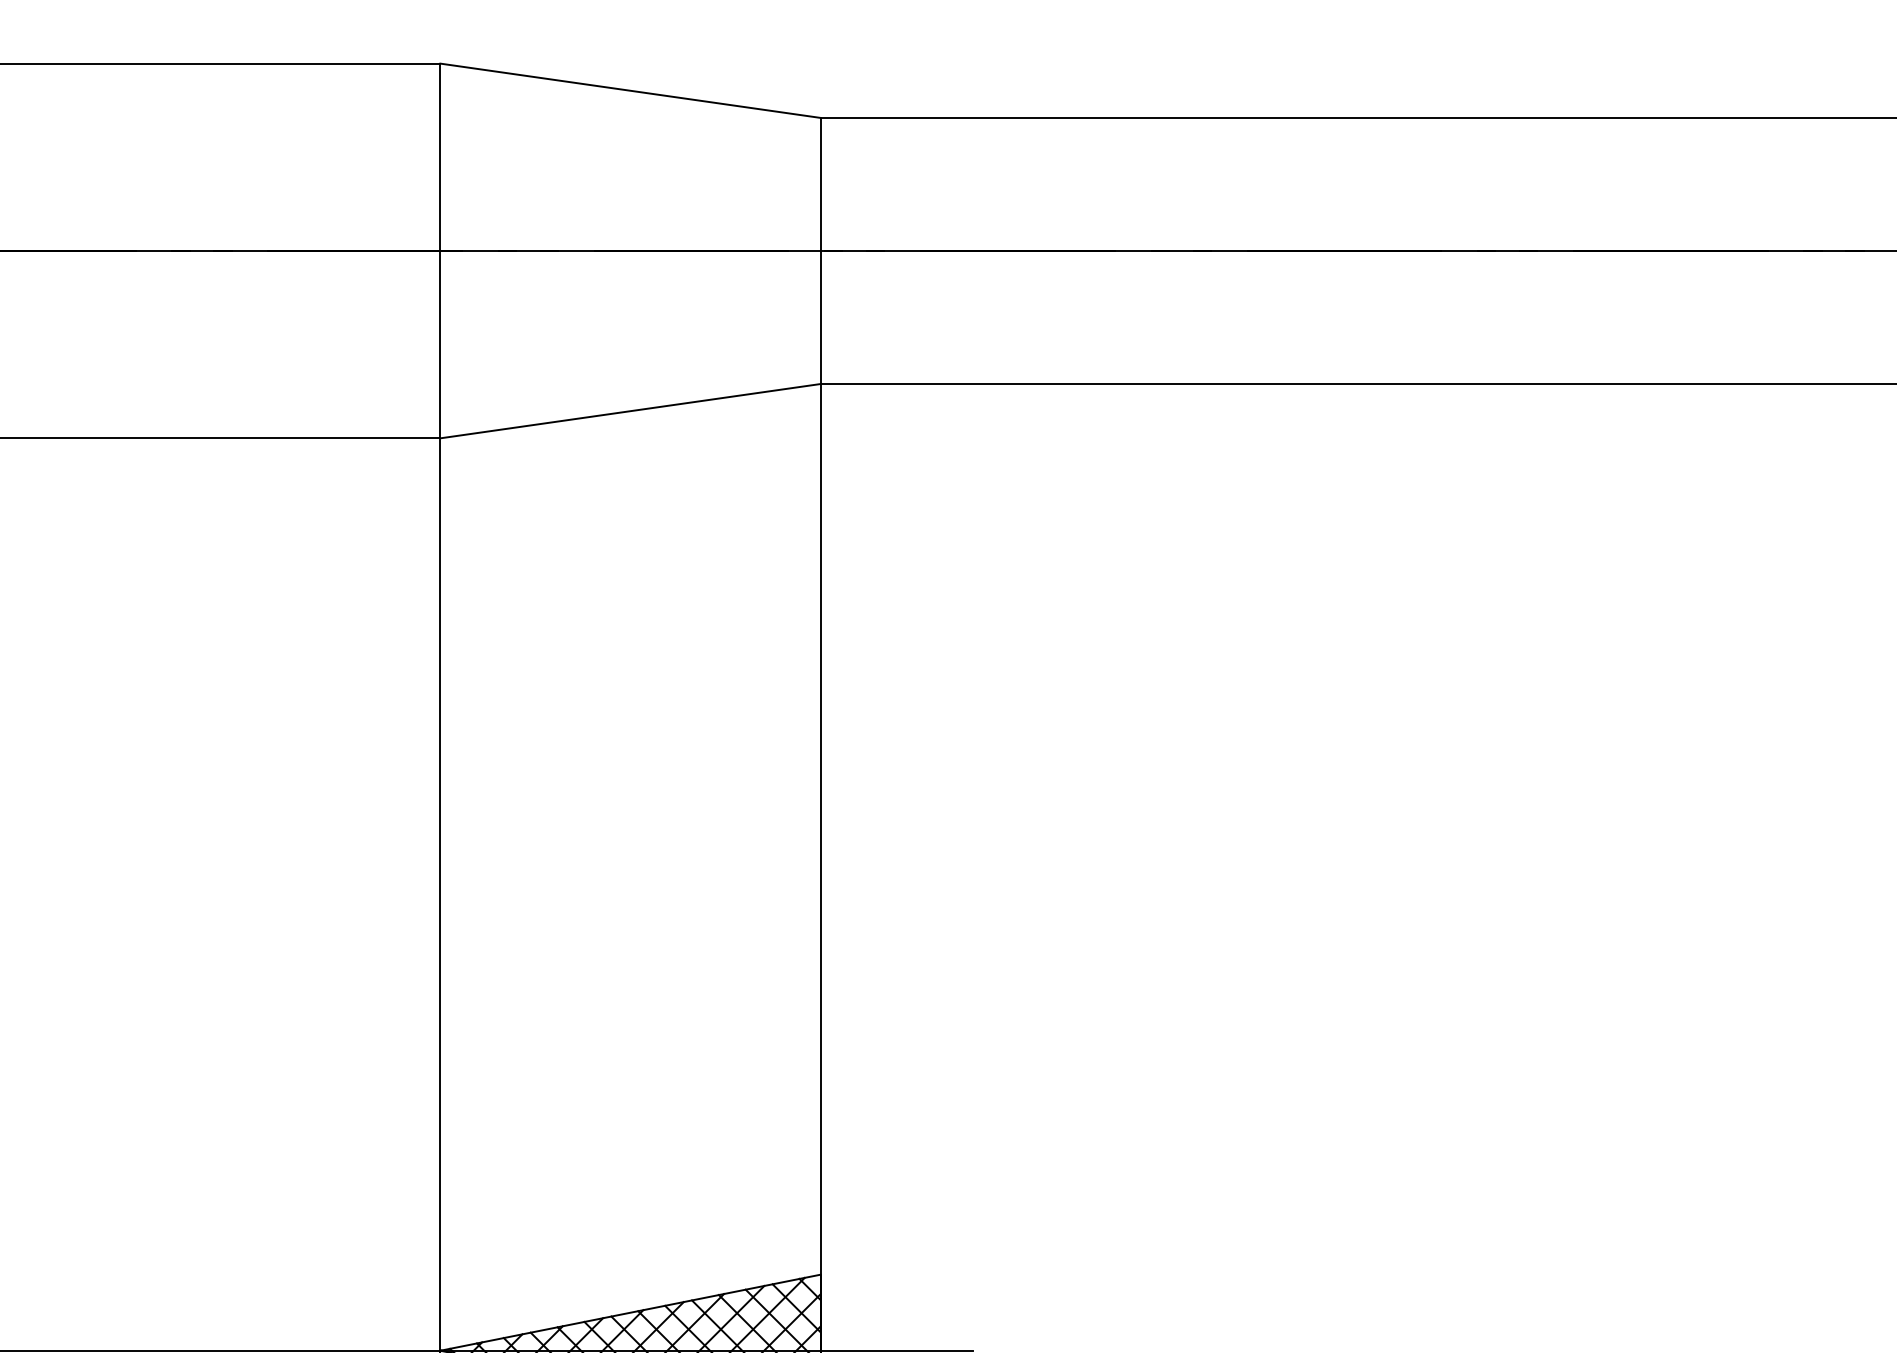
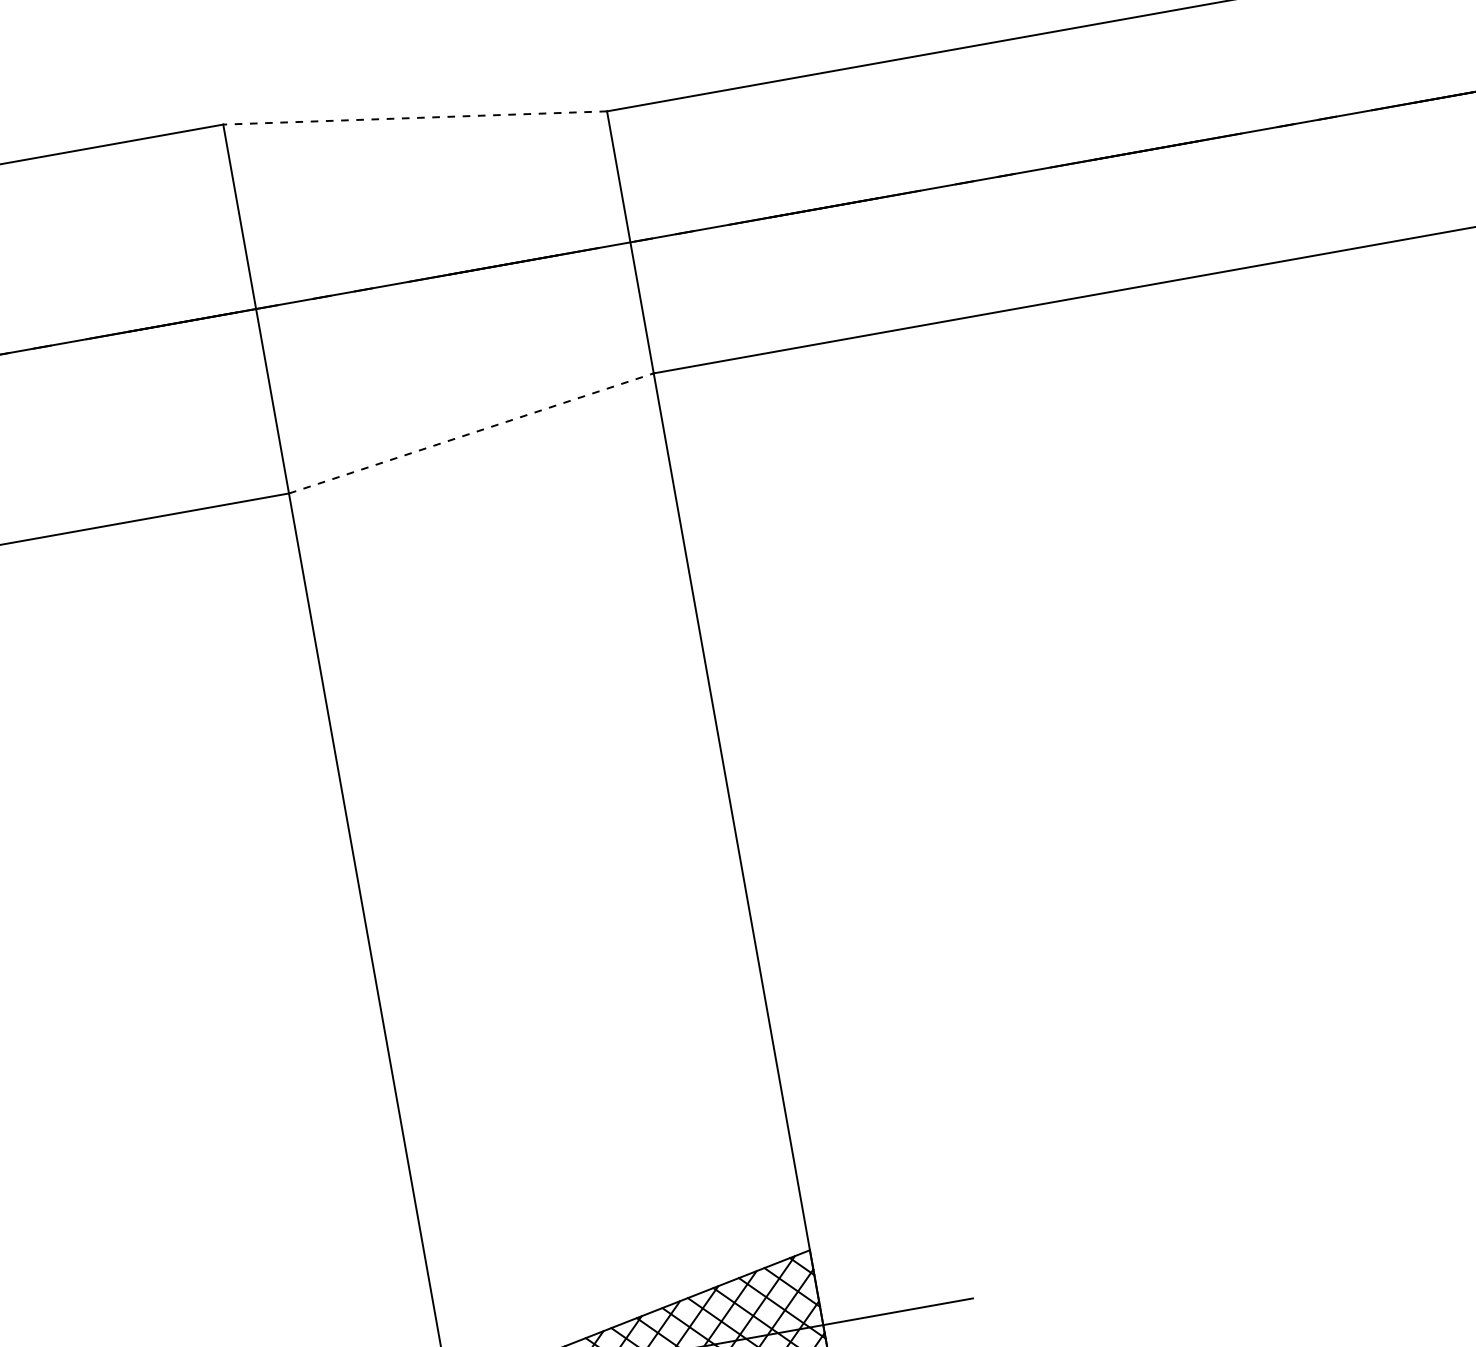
line: (629, 90) -> (414, 117), solid -> dashed
line: (630, 411) -> (471, 433), solid -> dashed

